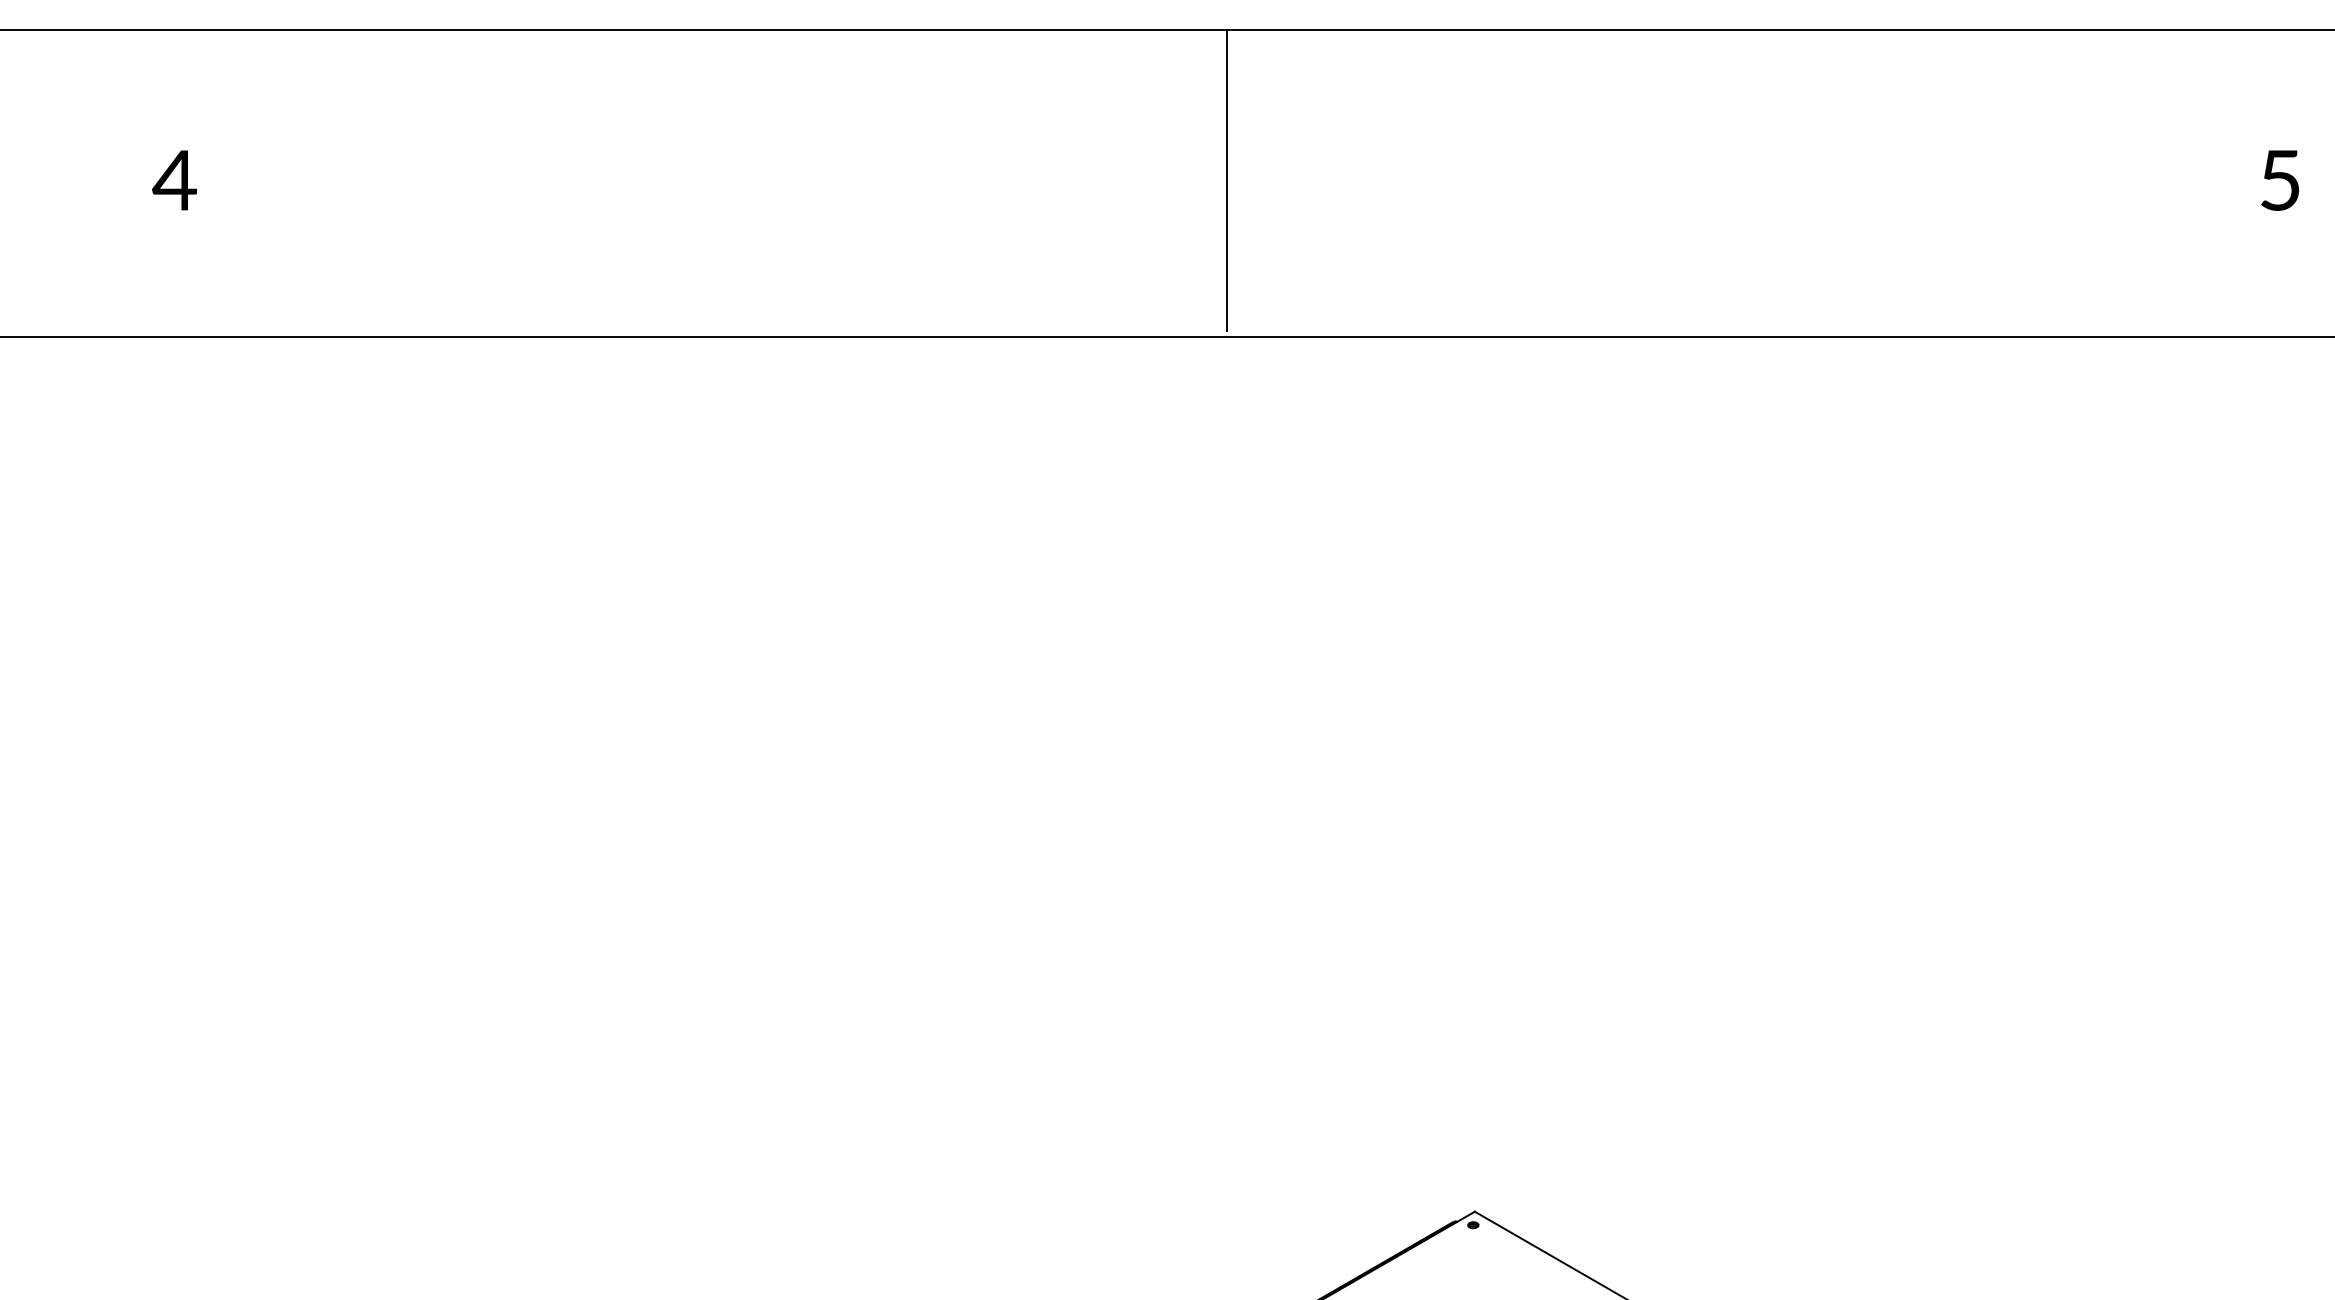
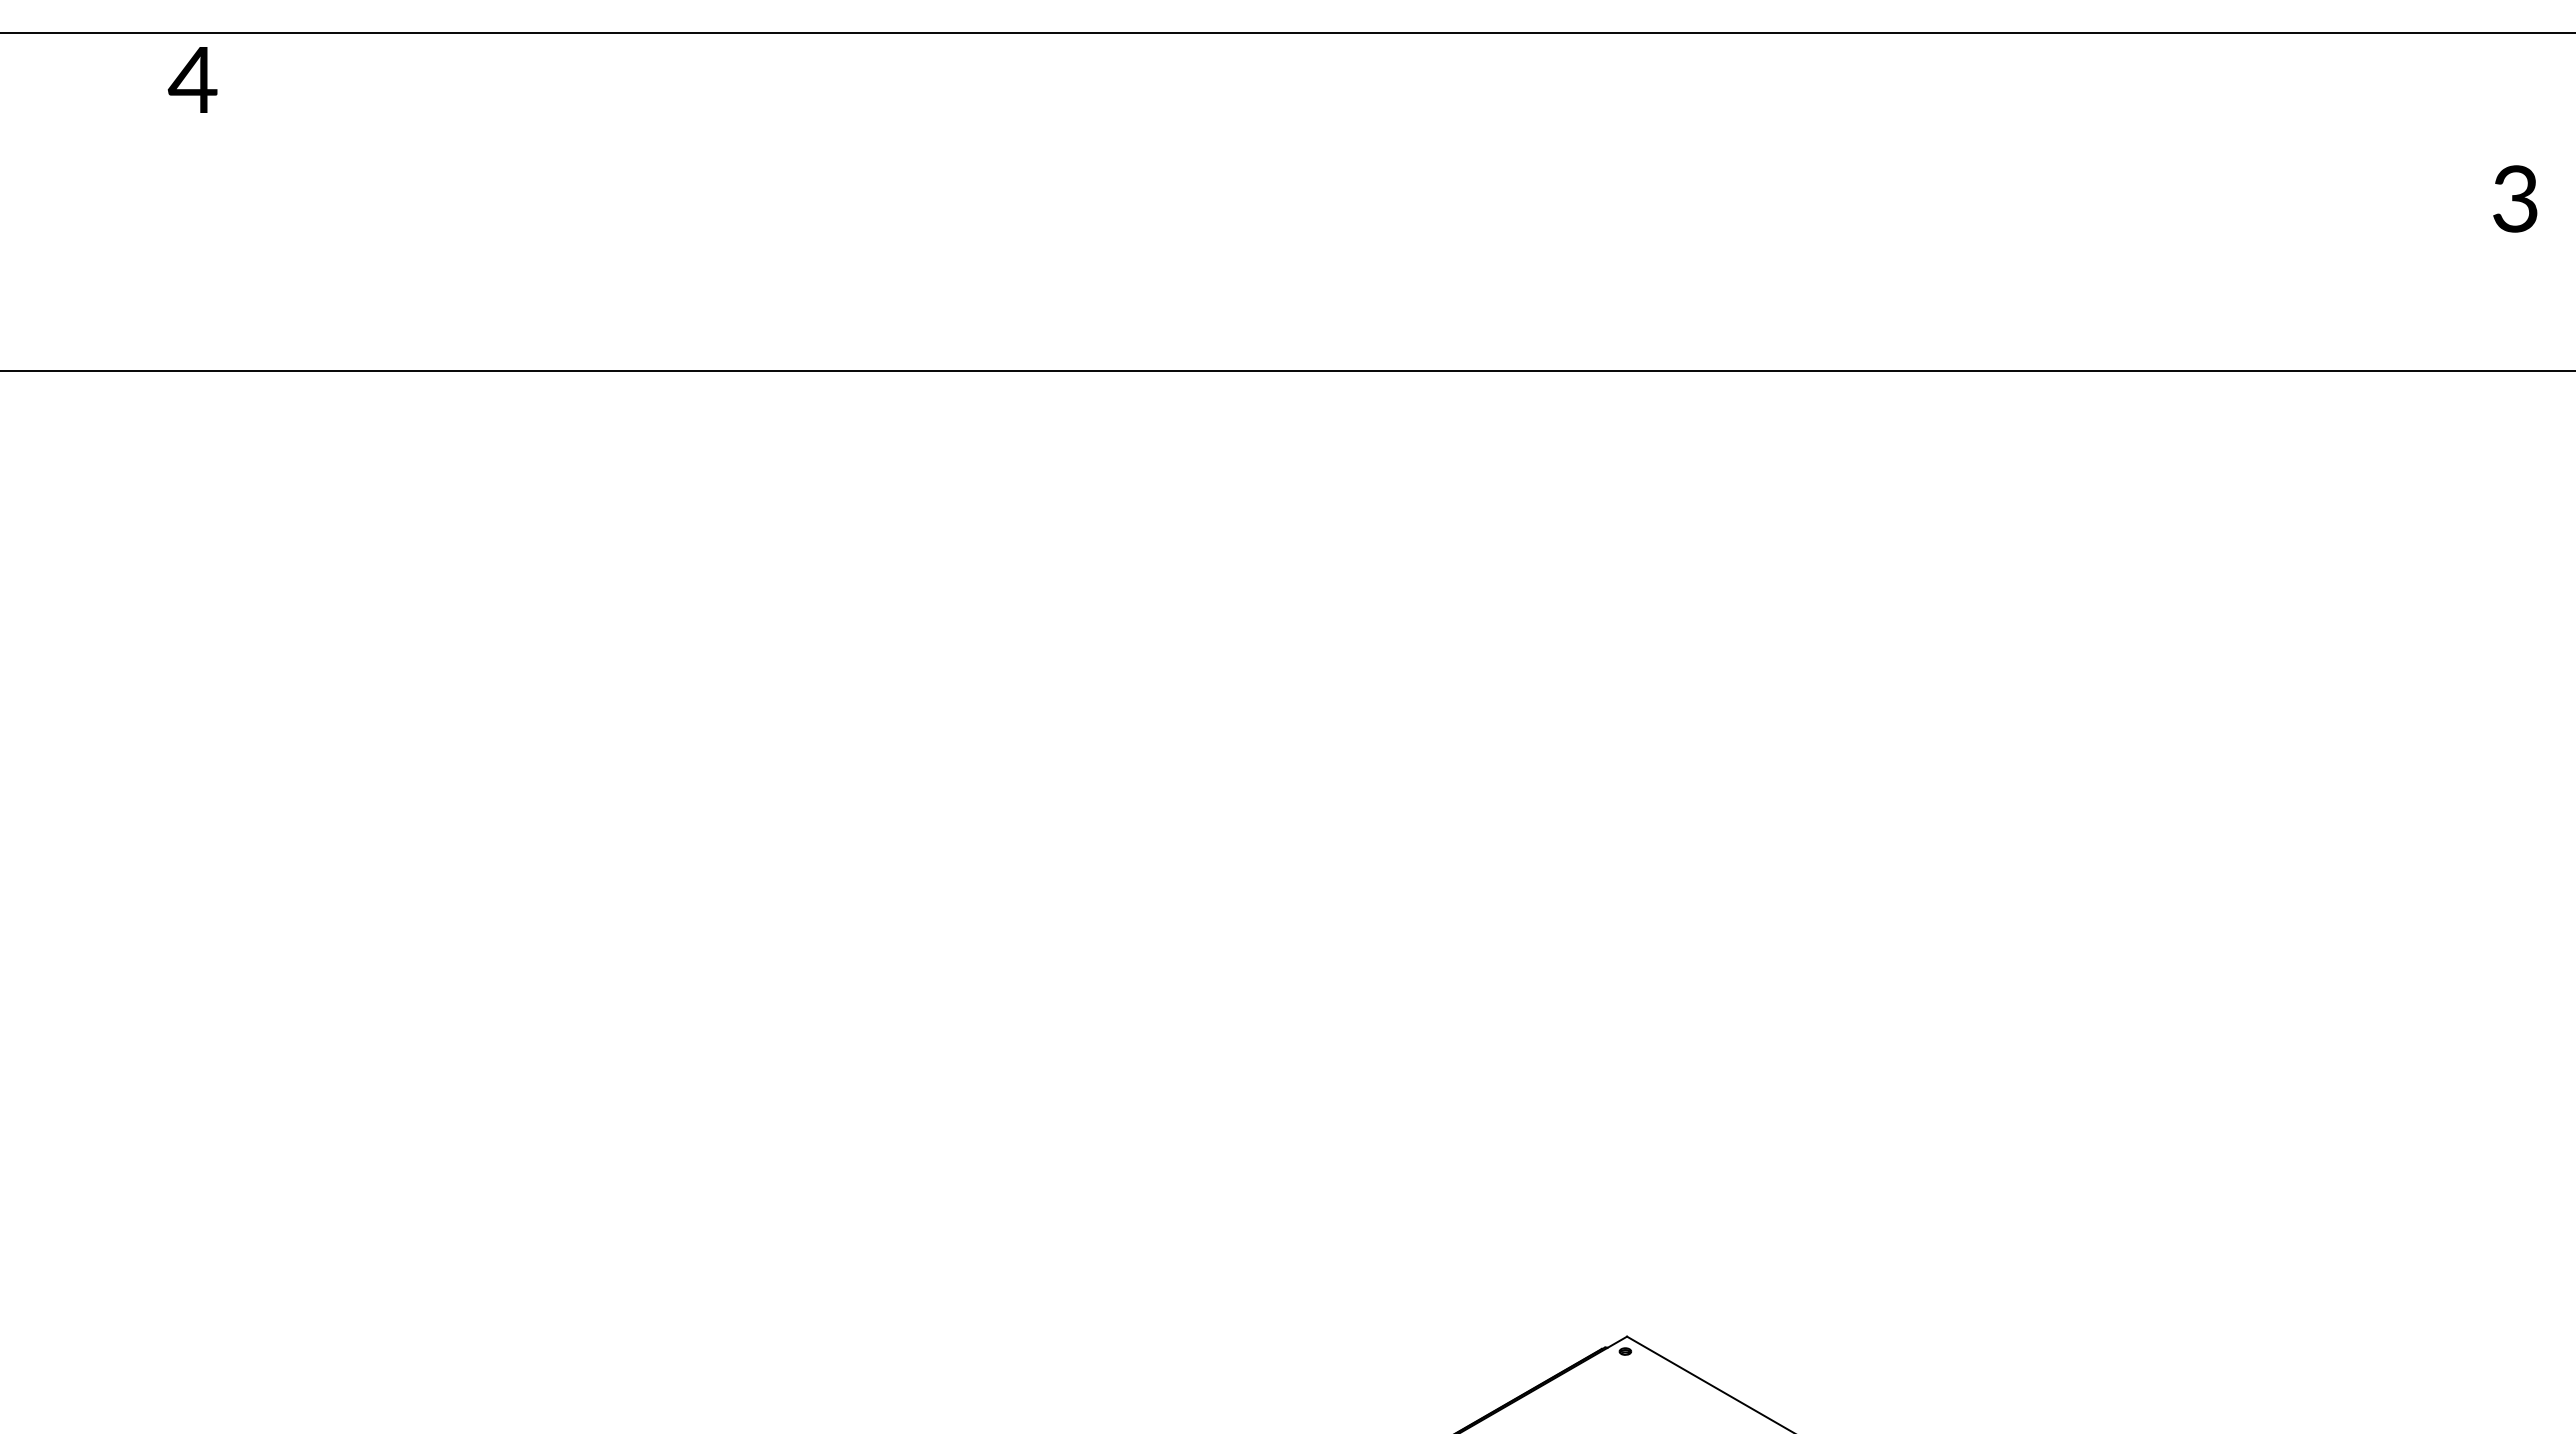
text: (174, 179) -> (192, 79), moved
line: (1226, 179) -> (1353, 198), removed
text: (2280, 179) -> (2515, 198), 5 -> 3

